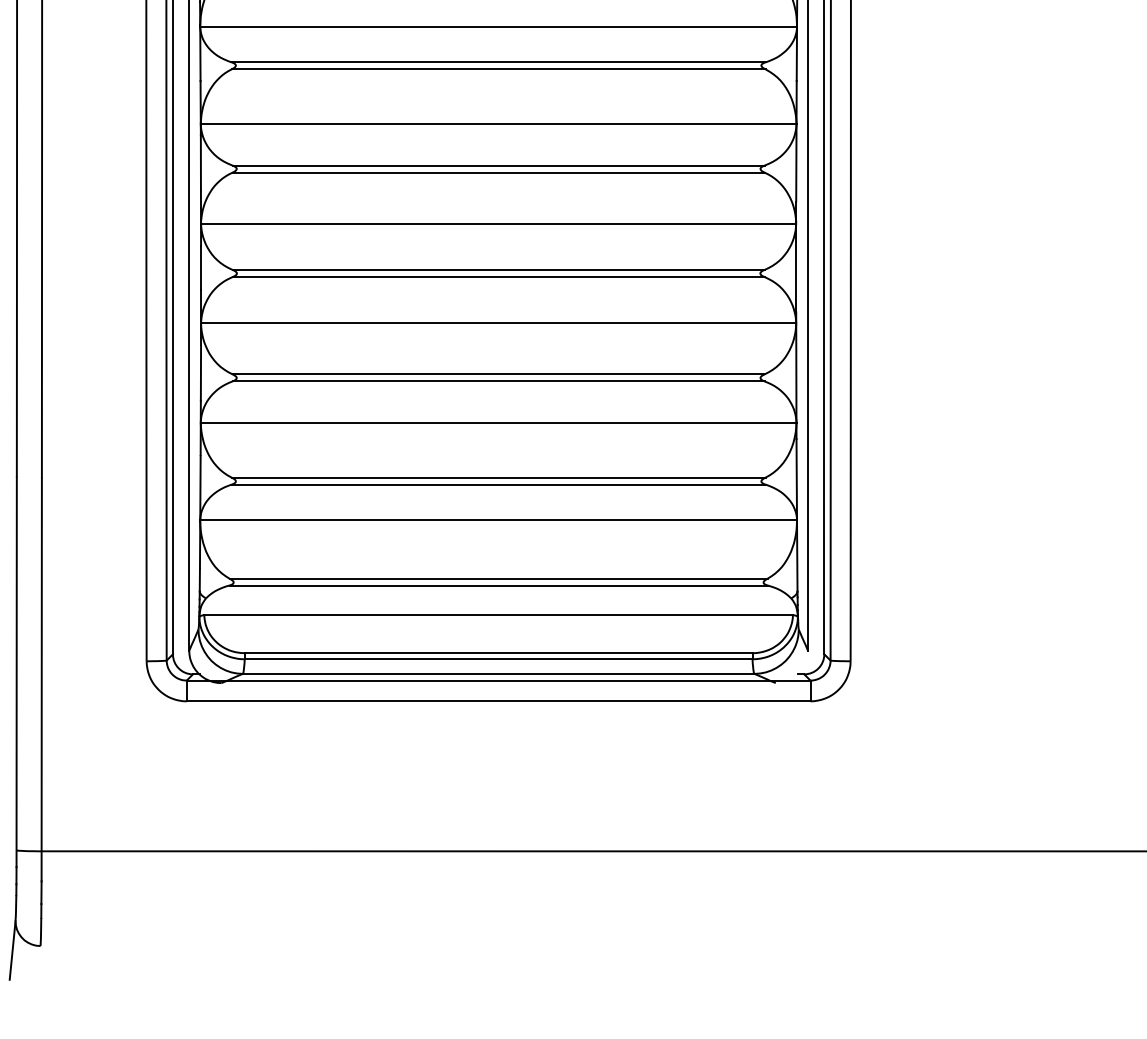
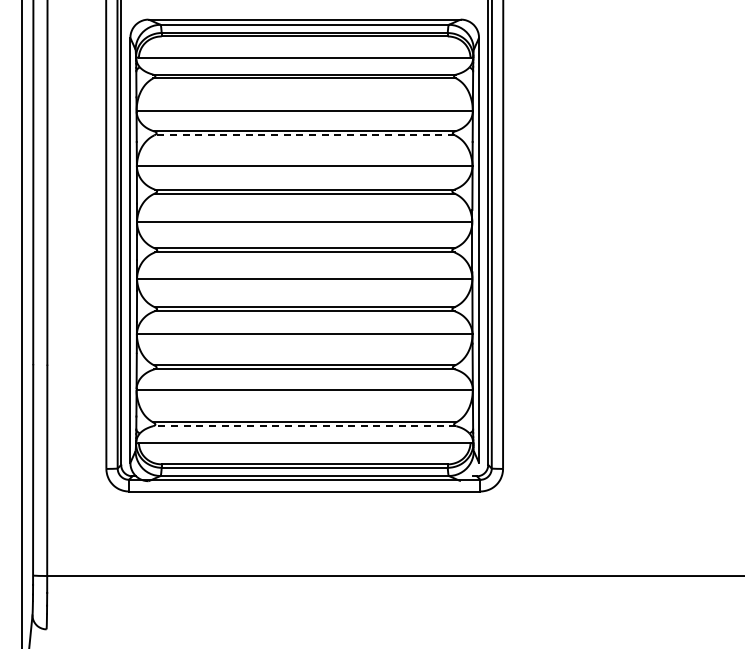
line: (498, 69) -> (304, 135), solid -> dashed
line: (498, 585) -> (304, 426), solid -> dashed

